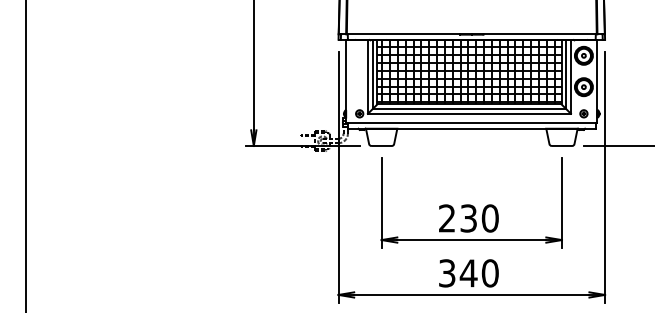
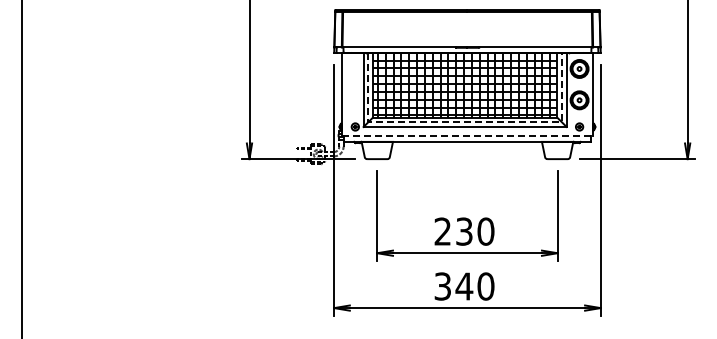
line: (469, 109) -> (465, 122), solid -> dashed
line: (471, 123) -> (467, 136), solid -> dashed

